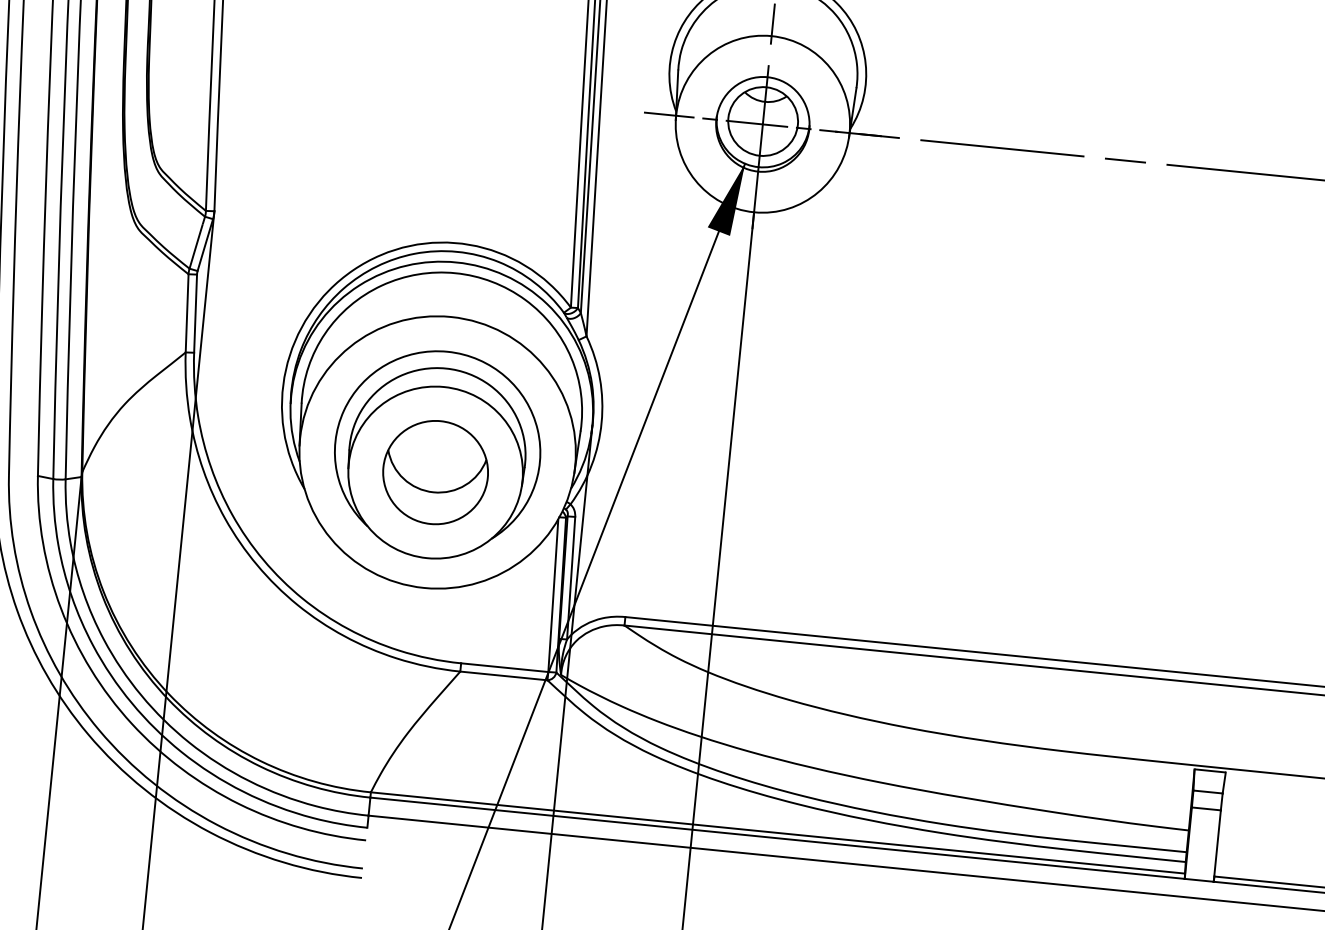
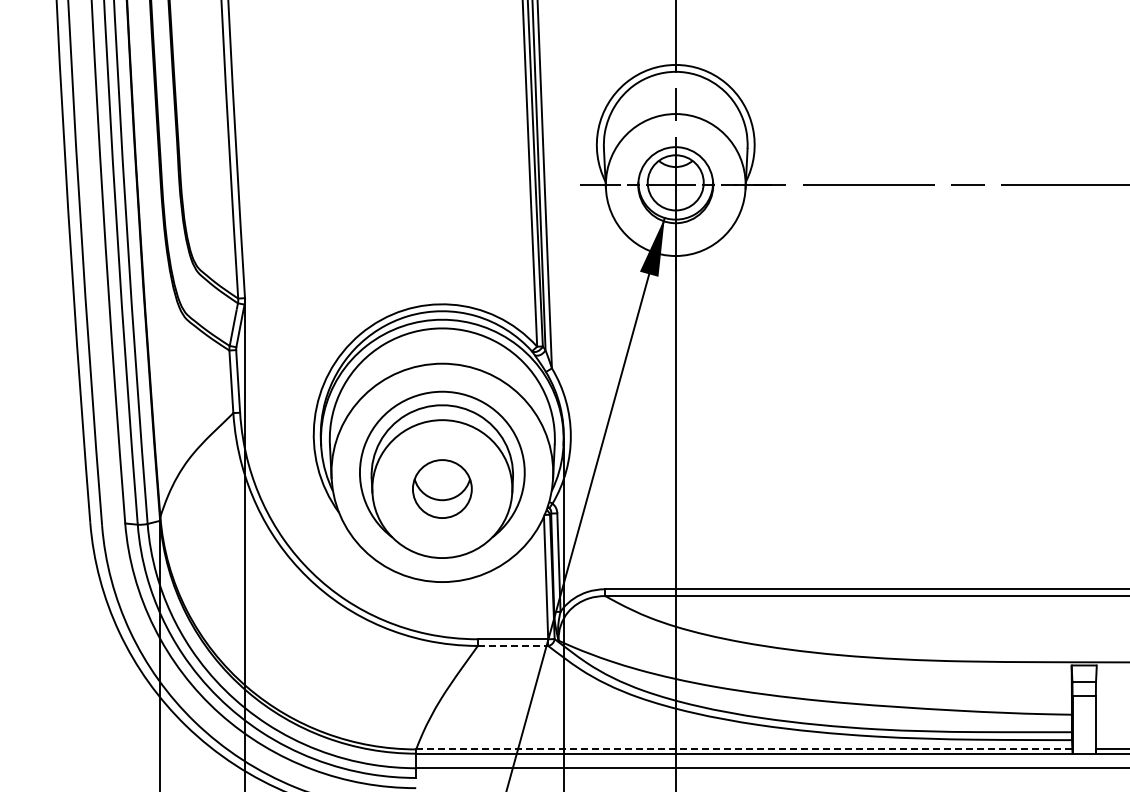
part: (435, 471) -> (442, 488), size x0.7
line: (504, 675) -> (513, 645), solid -> dashed
line: (777, 832) -> (743, 749), solid -> dashed

